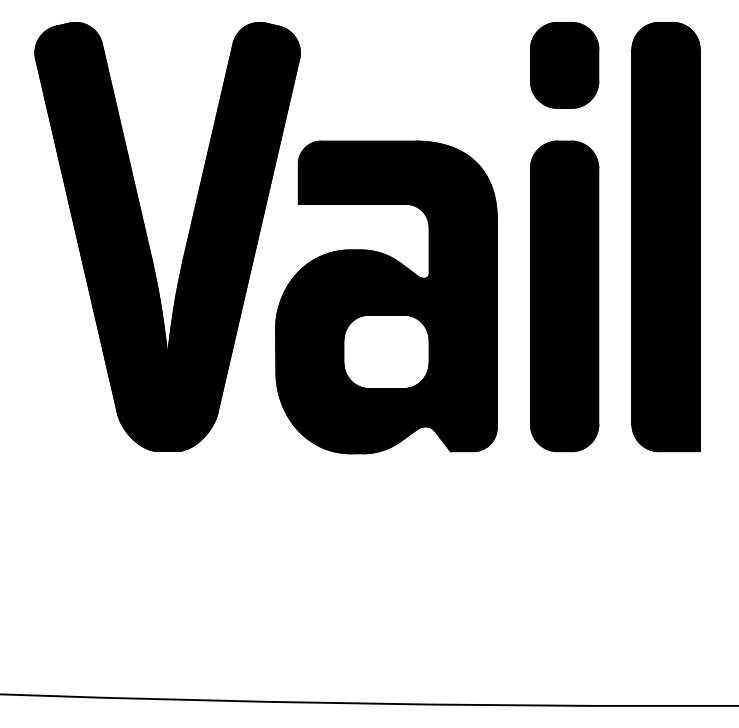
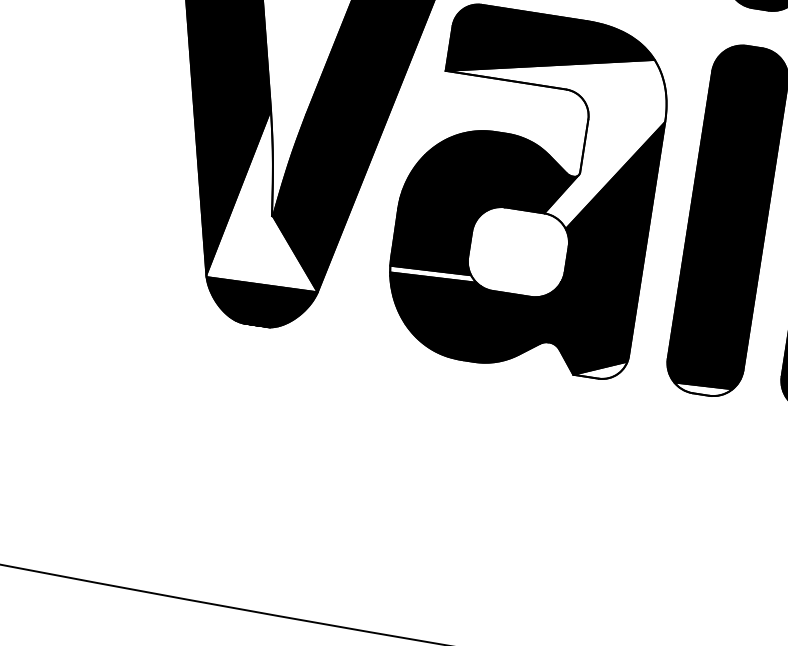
fill: (397, 245) -> (549, 134), removed
fill: (167, 338) -> (274, 199), removed
fill: (315, 382) -> (433, 274), removed
fill: (473, 441) -> (600, 367), removed
fill: (565, 446) -> (702, 389), removed

